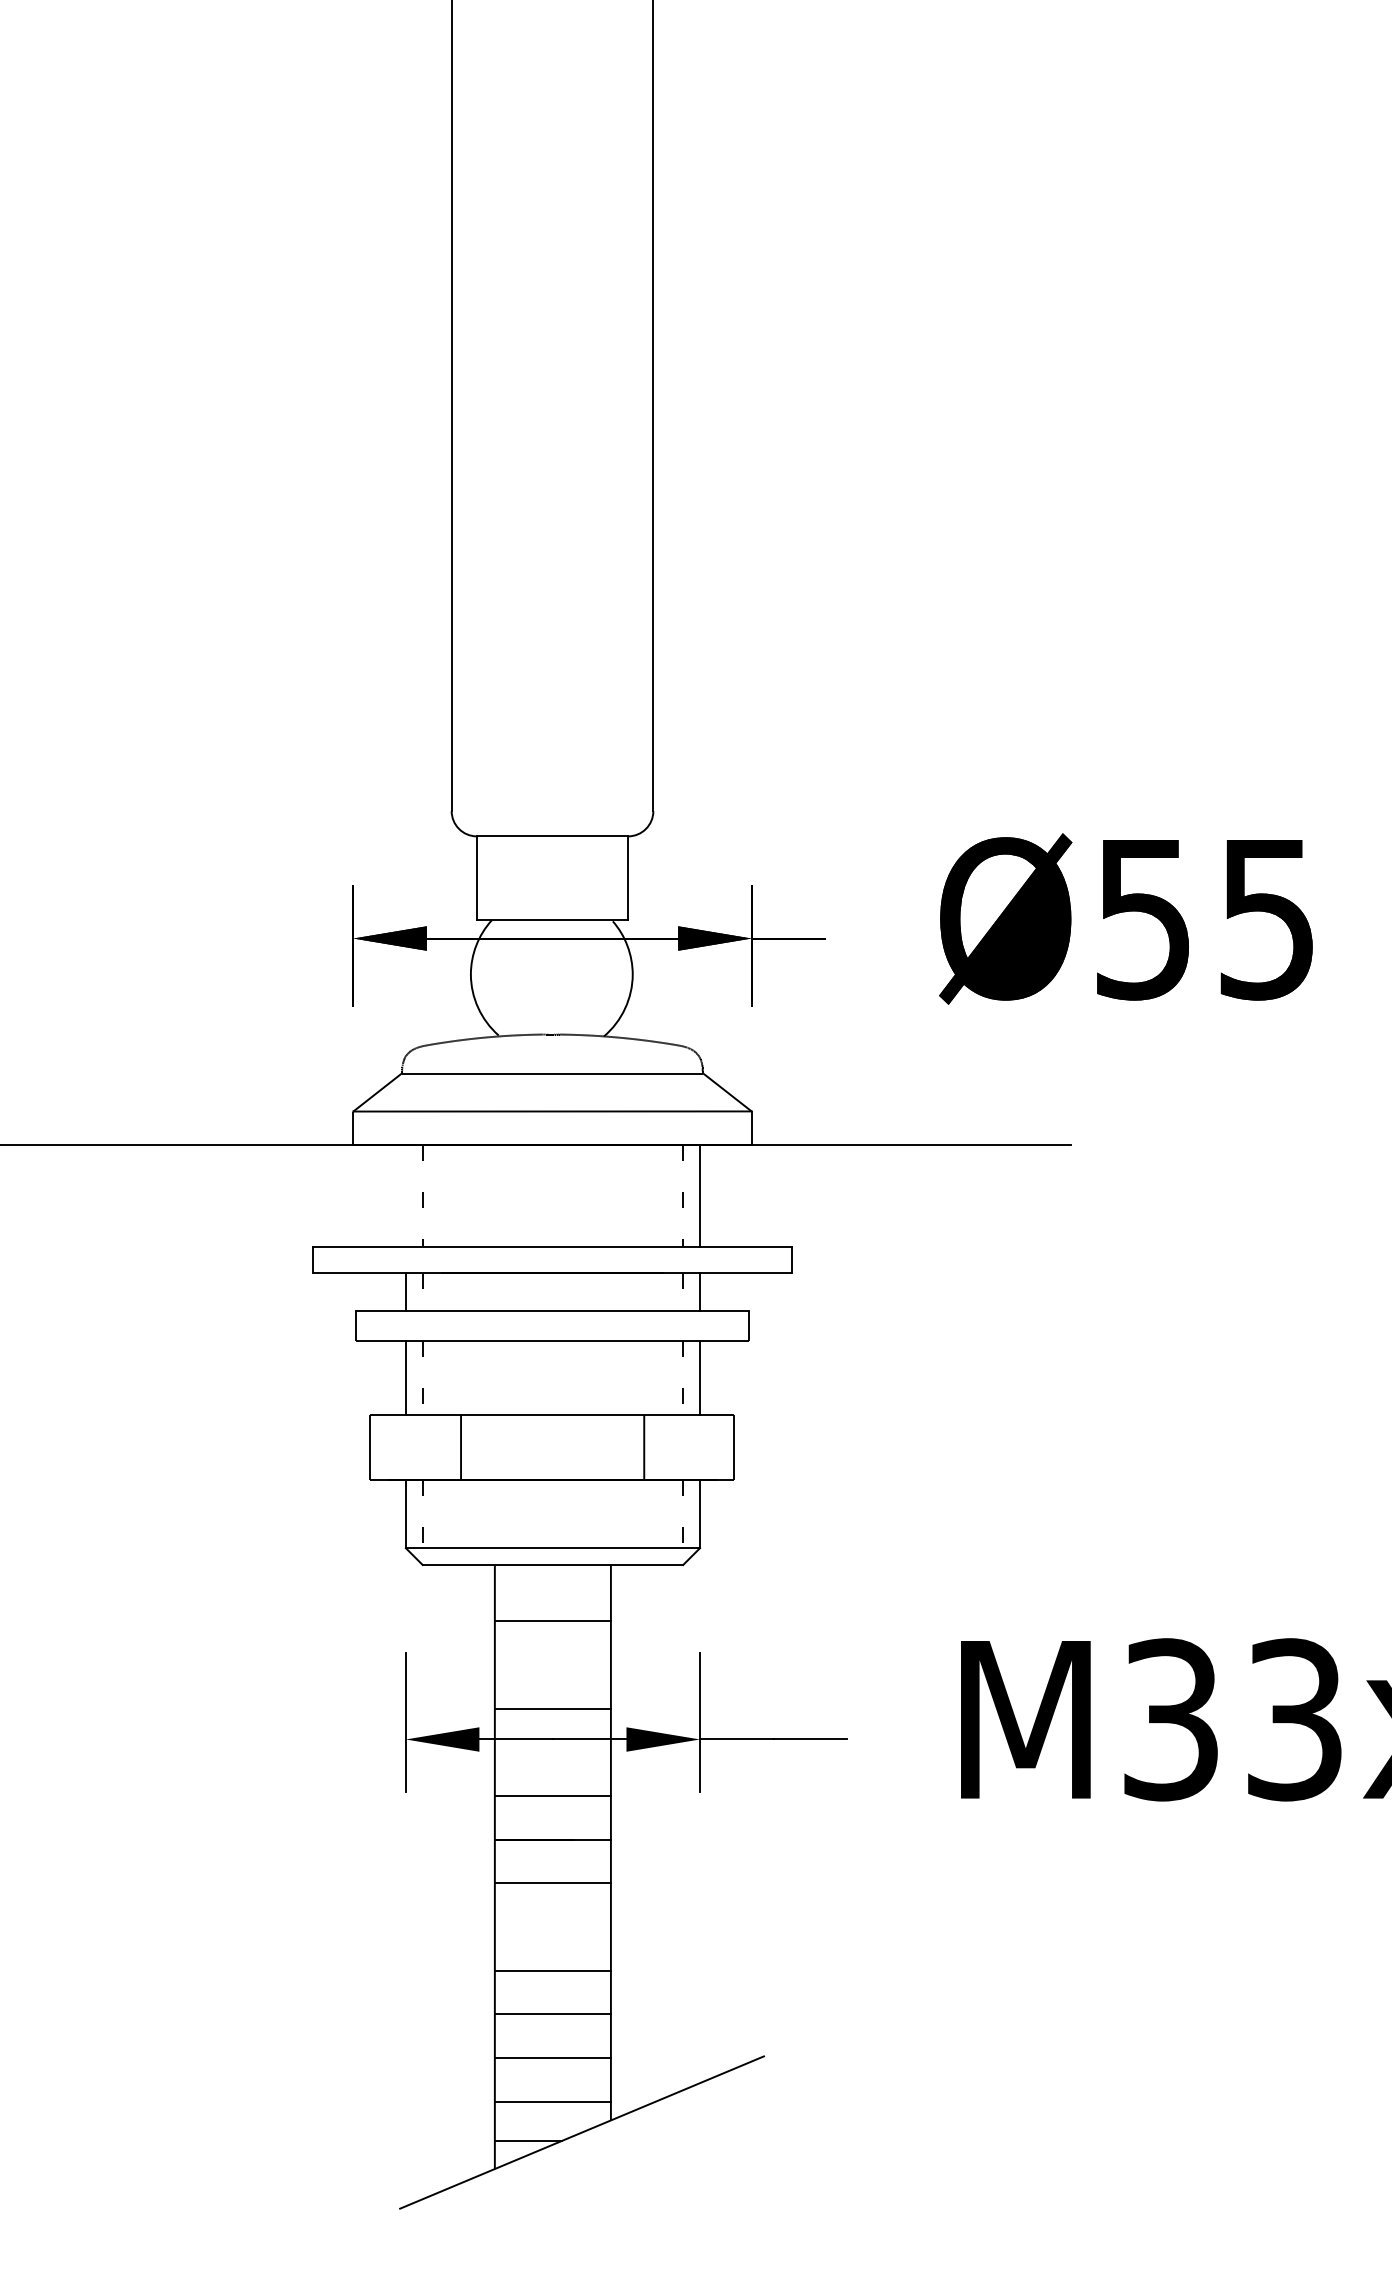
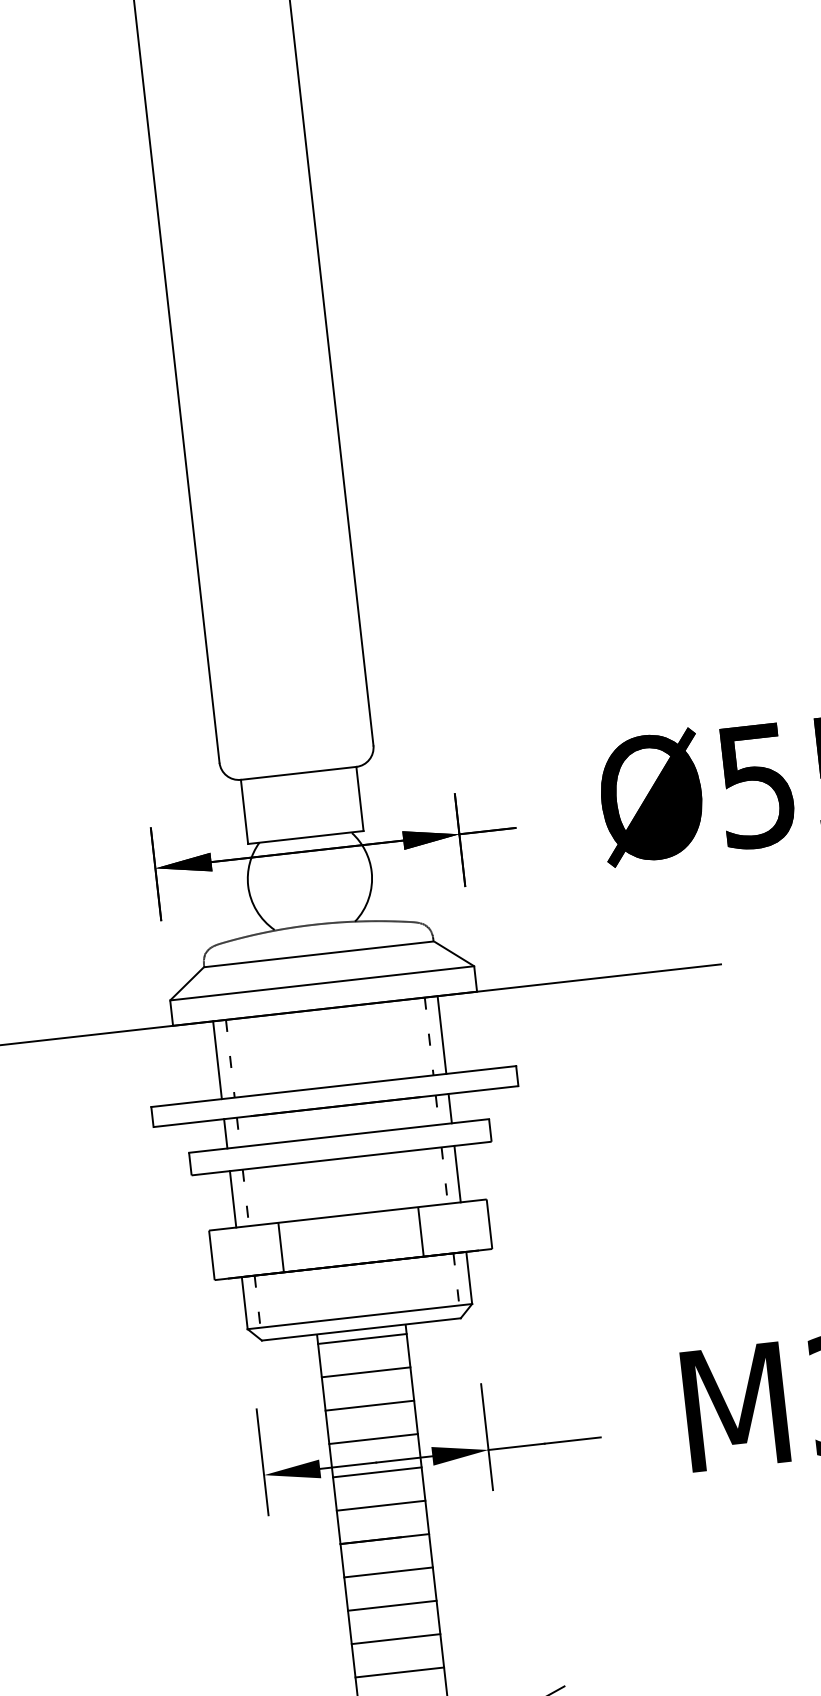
line: (405, 1195) -> (217, 1060), added
line: (552, 1577) -> (362, 1339), added
line: (552, 1664) -> (369, 1405), added
line: (552, 1752) -> (377, 1472), added
line: (552, 1927) -> (392, 1606), added

